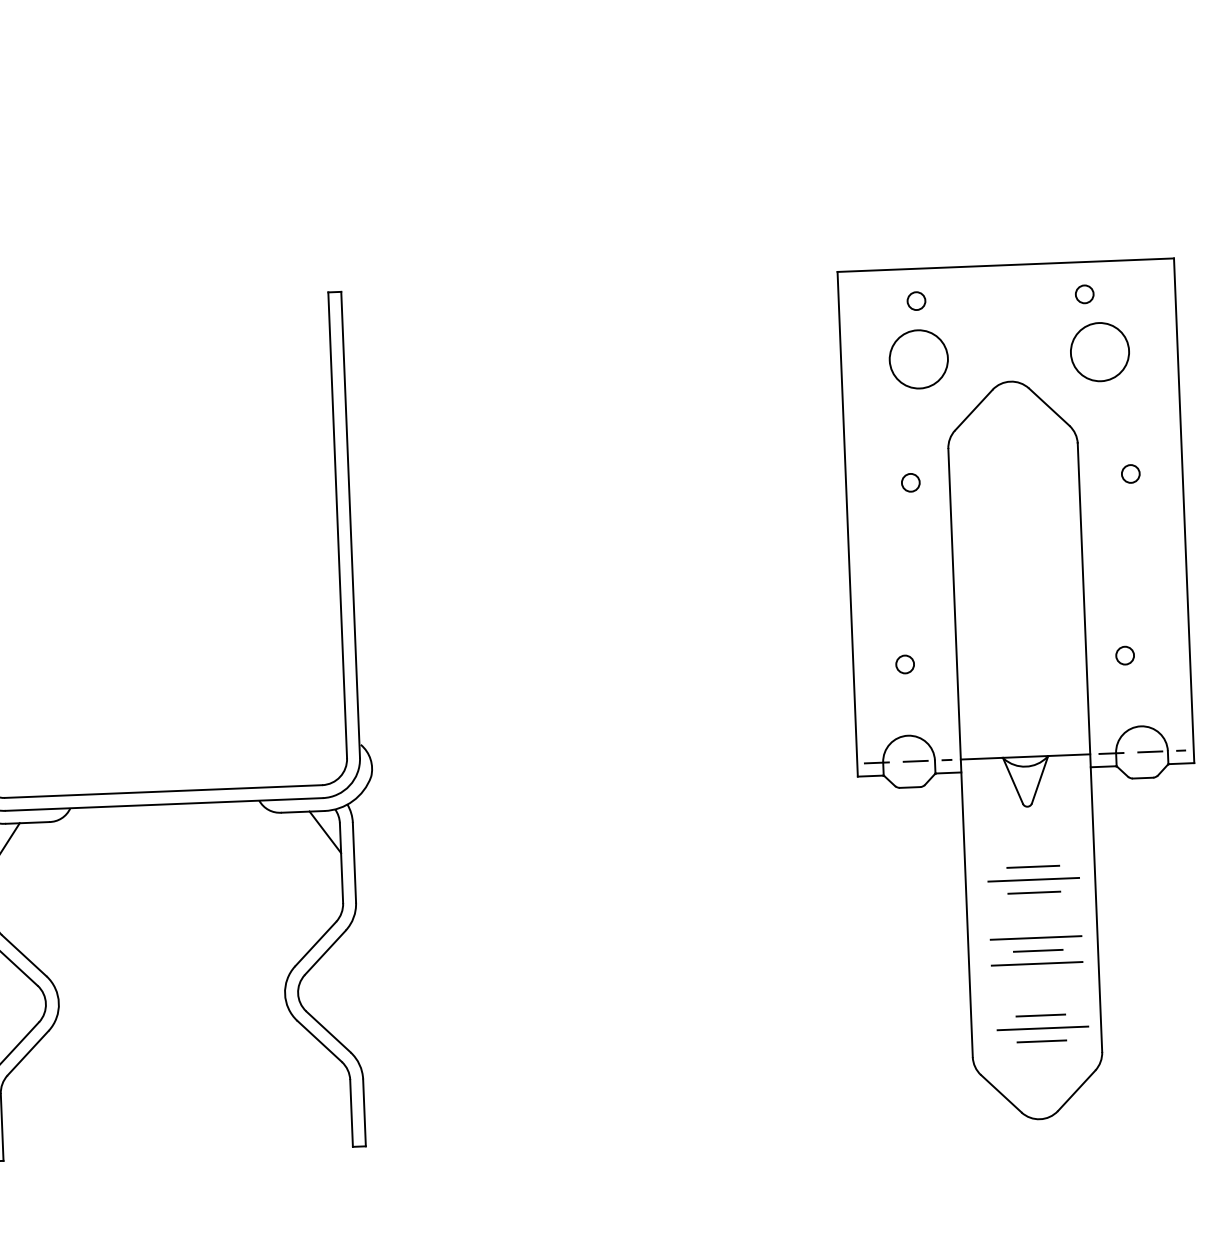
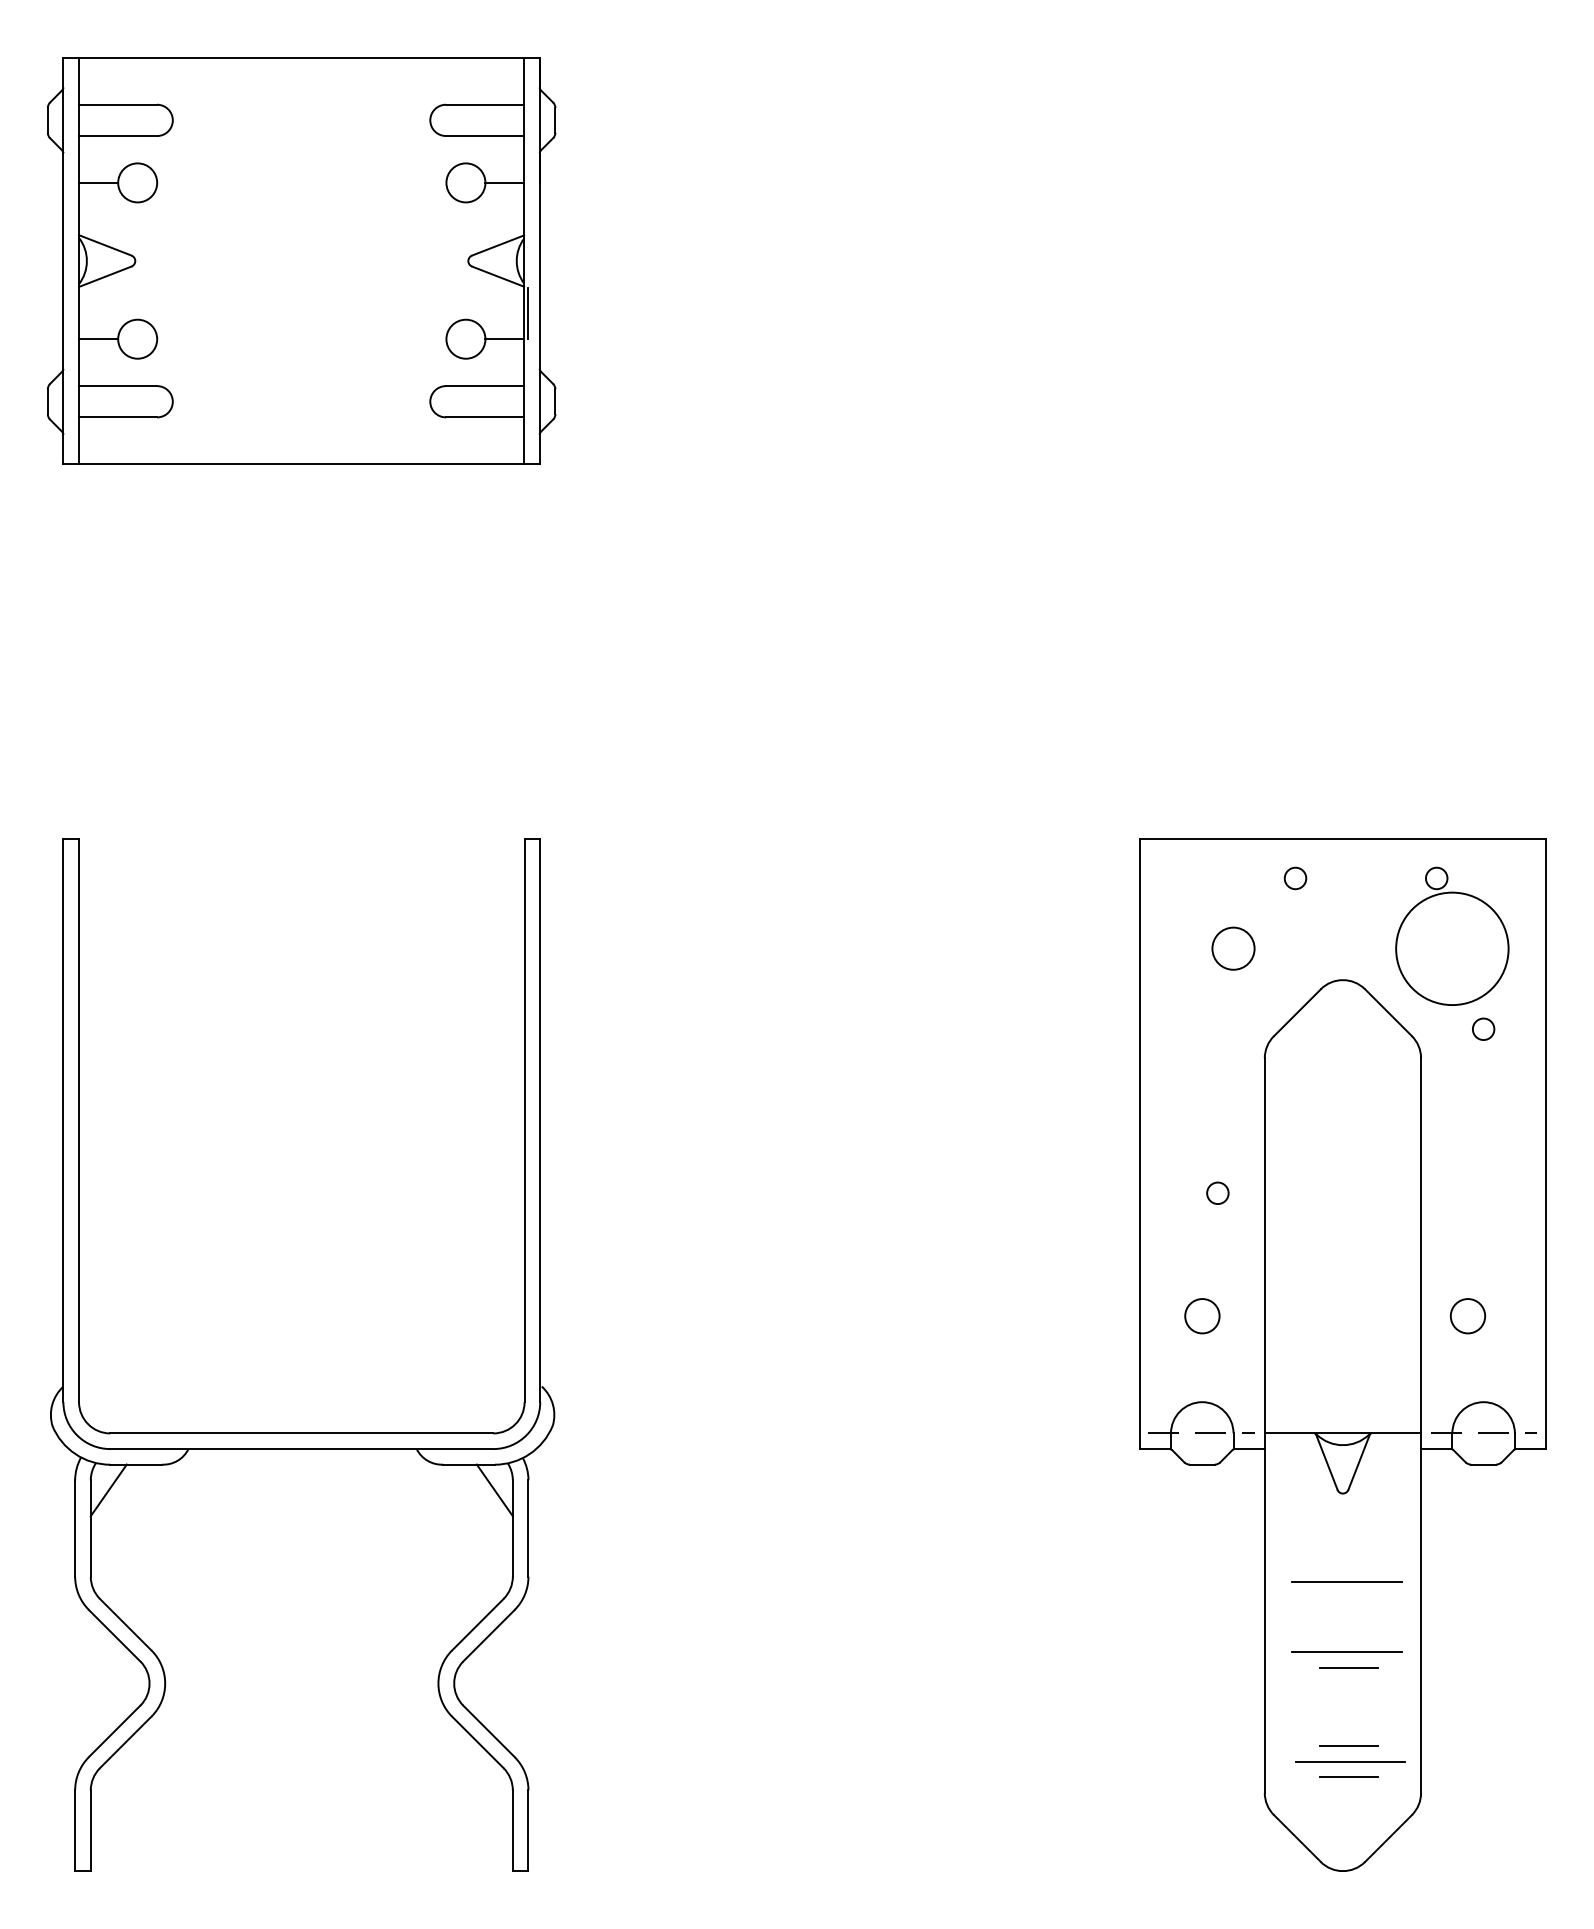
circle: (916, 301) -> (1295, 878), moved
circle: (1100, 351) -> (1452, 948), size x1.6
circle: (918, 359) -> (1233, 948), size x0.6
circle: (1130, 473) -> (1483, 1028), moved
circle: (910, 482) -> (1217, 1192), moved
circle: (1124, 655) -> (1467, 1315), size x1.6
circle: (904, 663) -> (1201, 1315), size x1.6
line: (1032, 866) -> (1346, 1566), removed
line: (1033, 892) -> (1346, 1597), removed
line: (1036, 963) -> (1346, 1683), removed

